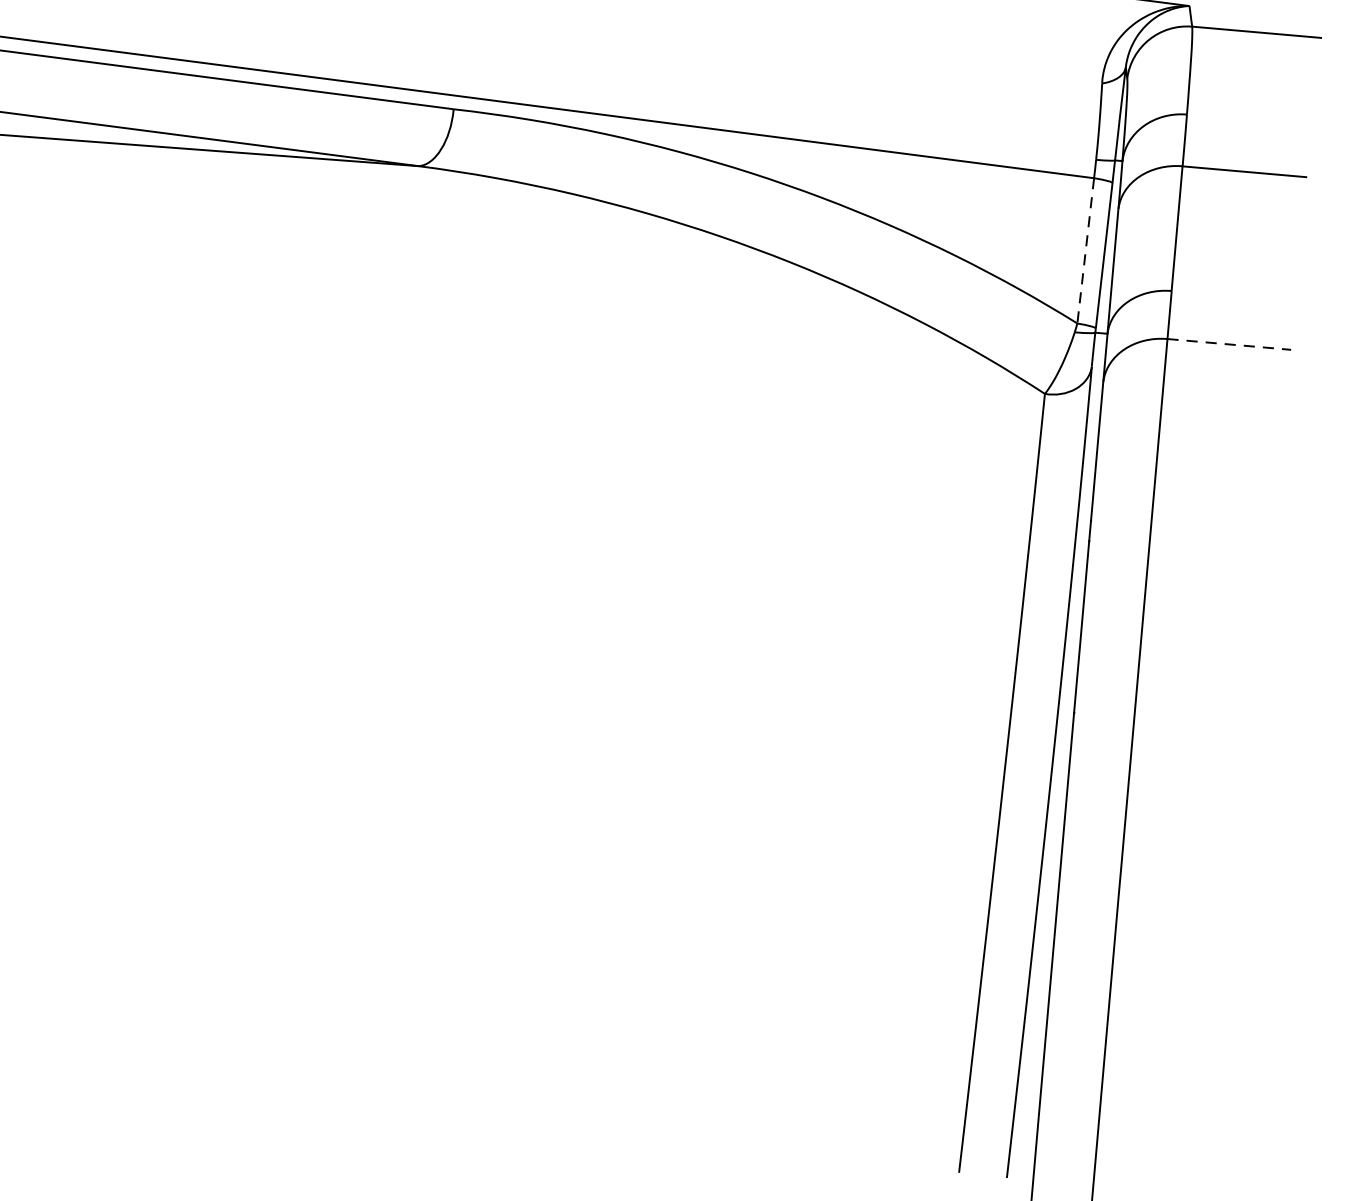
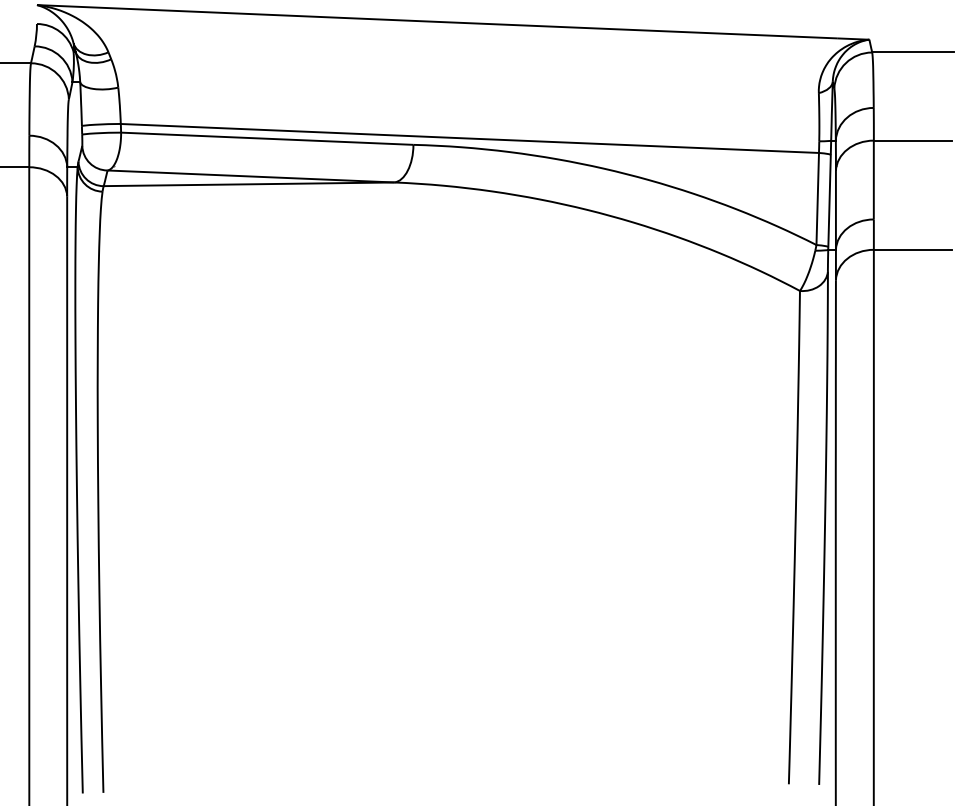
line: (1085, 251) -> (817, 199), dashed -> solid
line: (1230, 344) -> (913, 249), dashed -> solid

